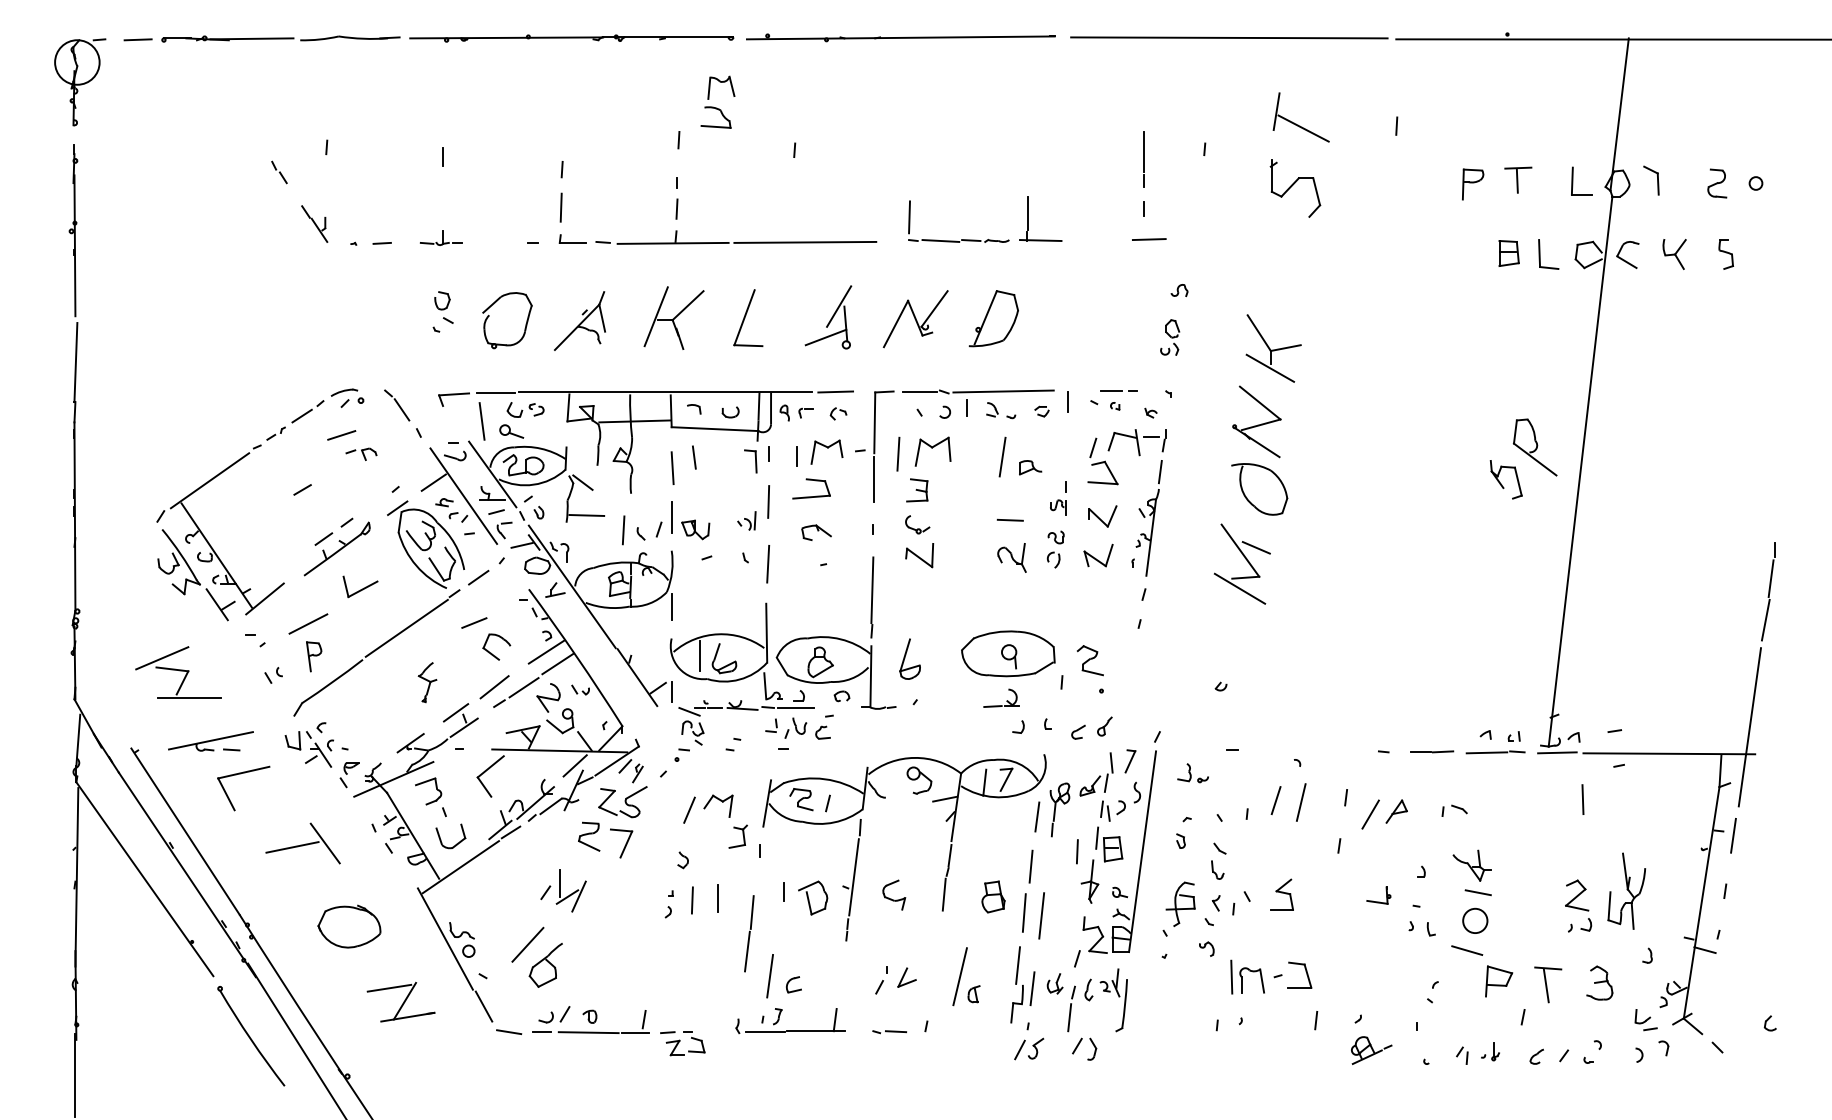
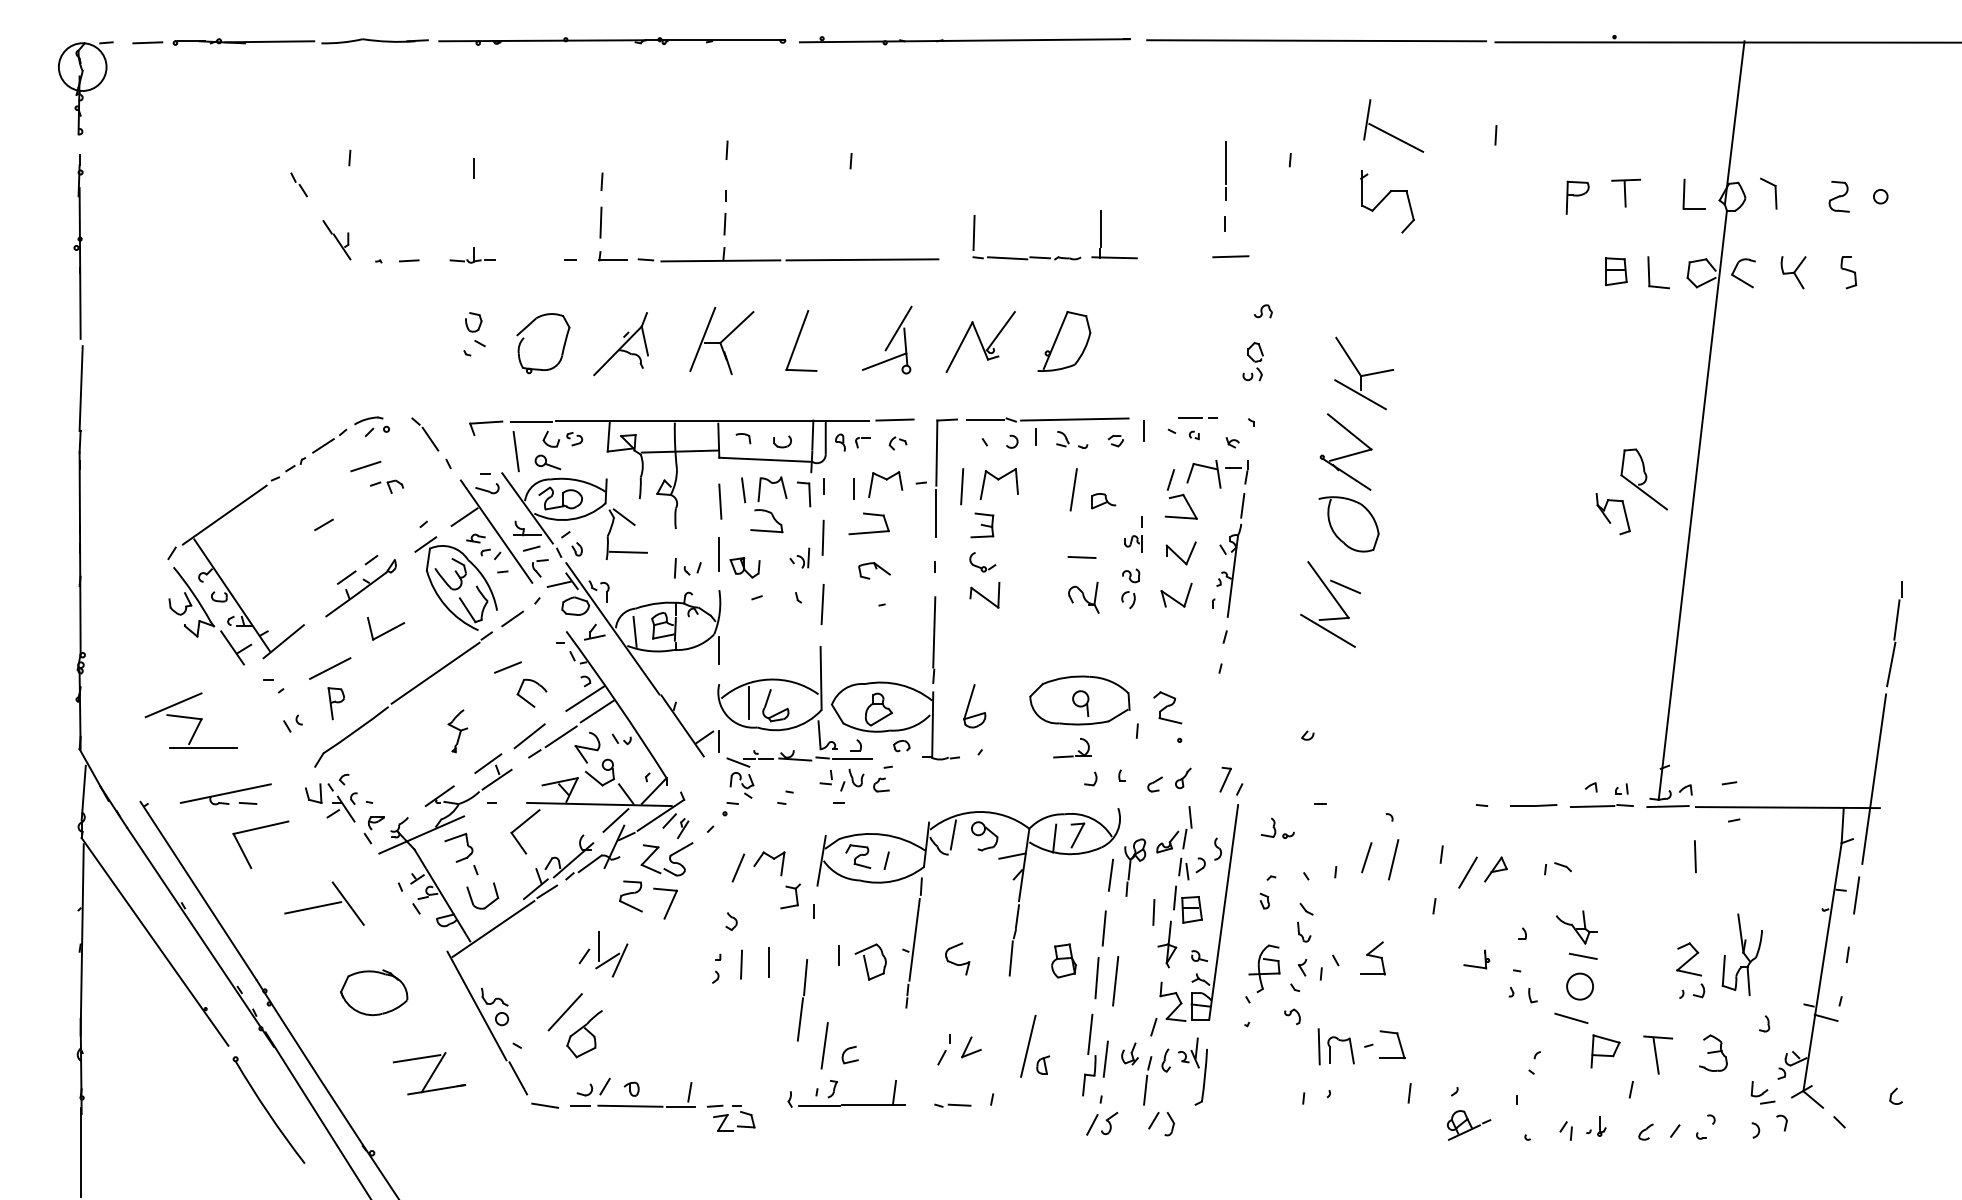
part: (717, 102) -> (768, 504), moved
part: (641, 530) -> (687, 568), size x0.62
line: (592, 589) -> (634, 631), added
part: (1130, 761) -> (1225, 779), moved
line: (889, 778) -> (952, 834), added

